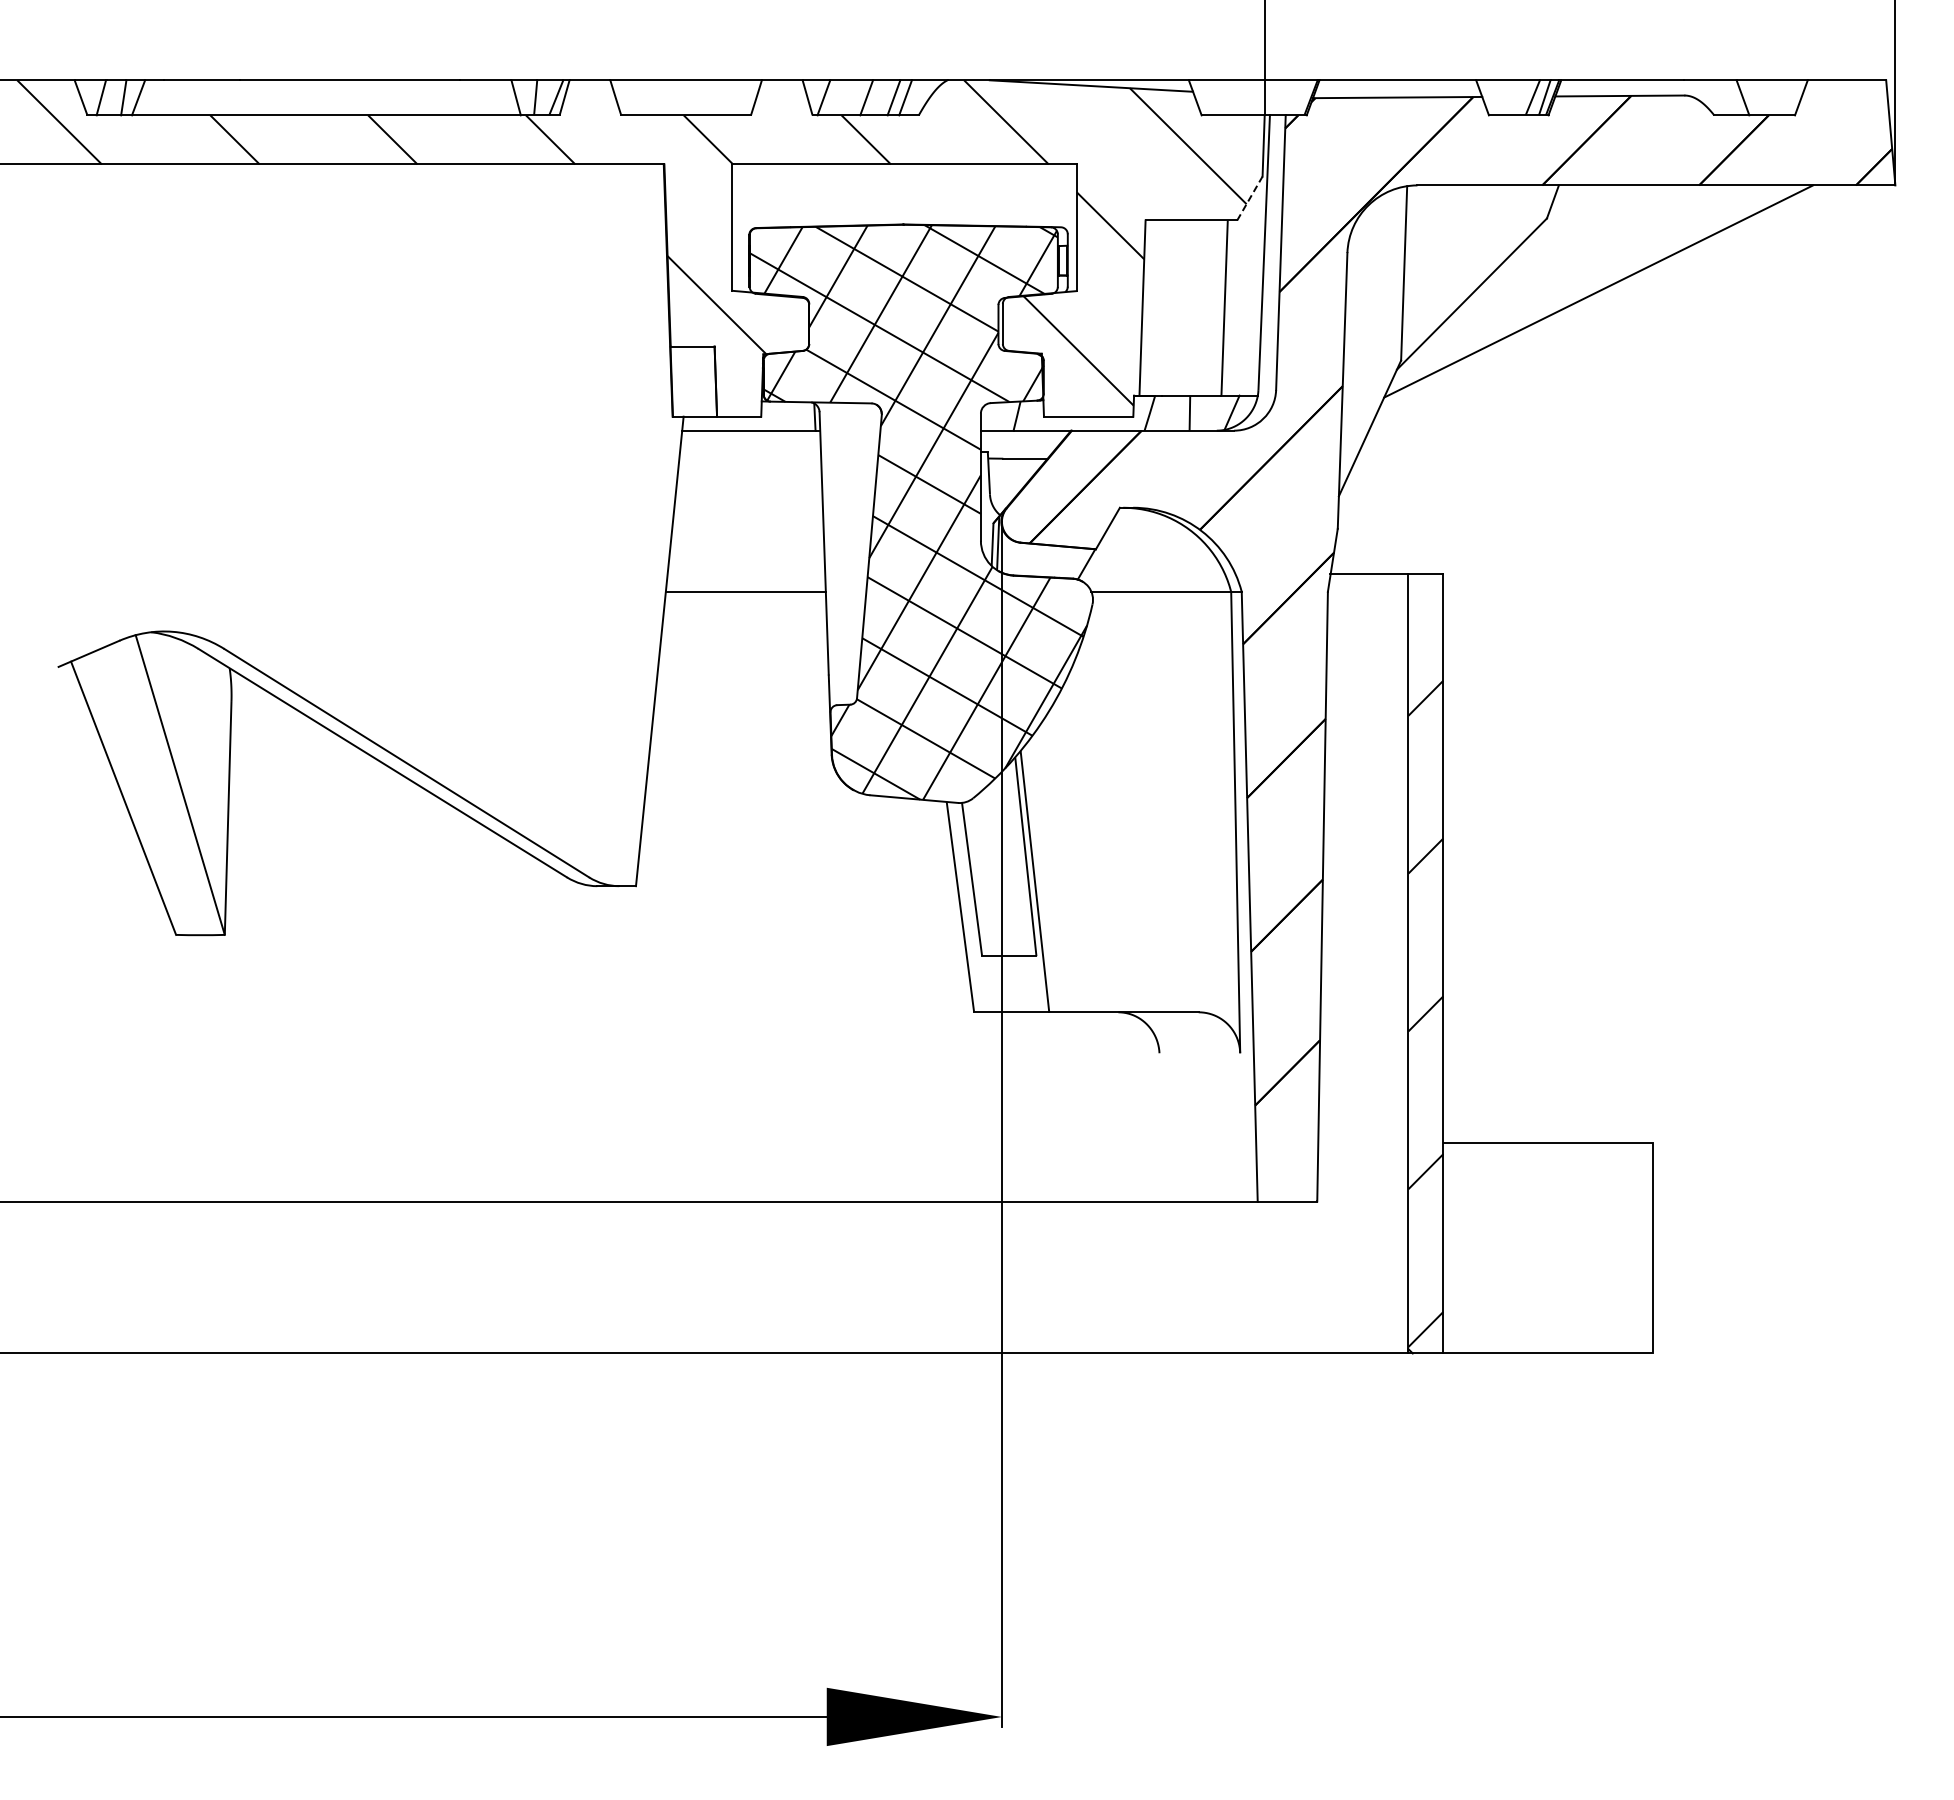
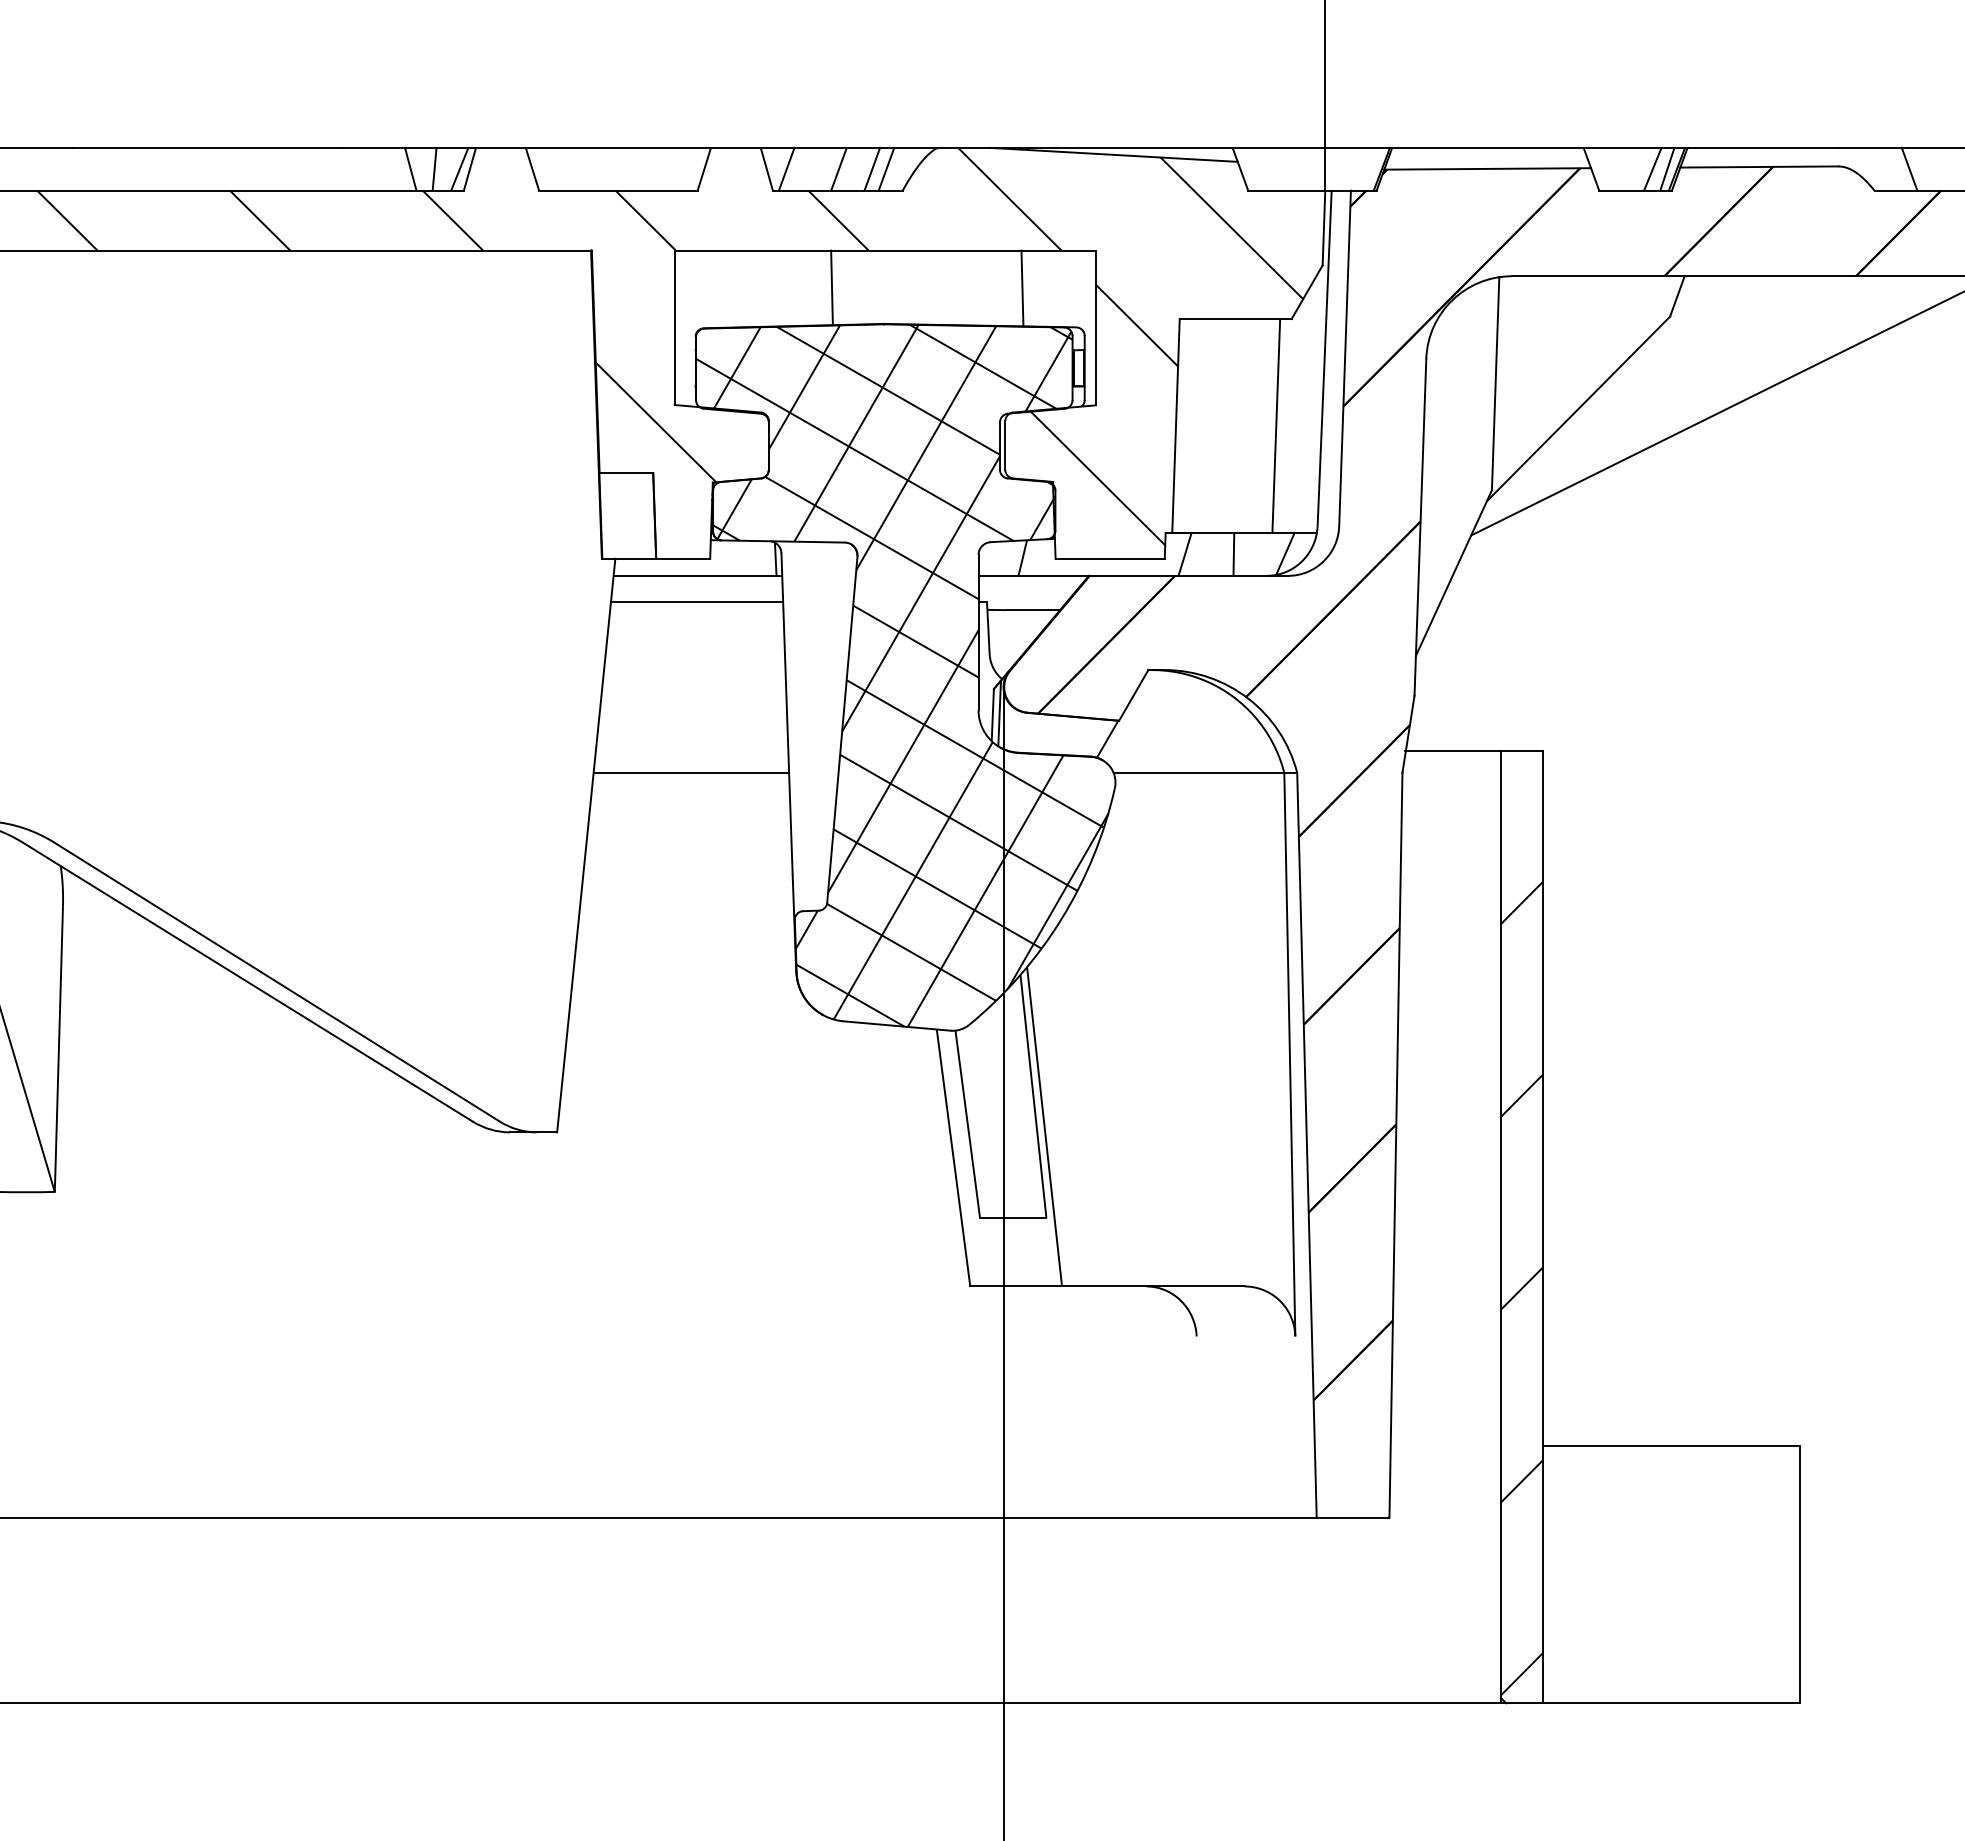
line: (860, 194) -> (831, 287), added
line: (1016, 195) -> (1022, 288), added
line: (1250, 198) -> (1307, 292), dashed -> solid
line: (750, 451) -> (697, 601), added

